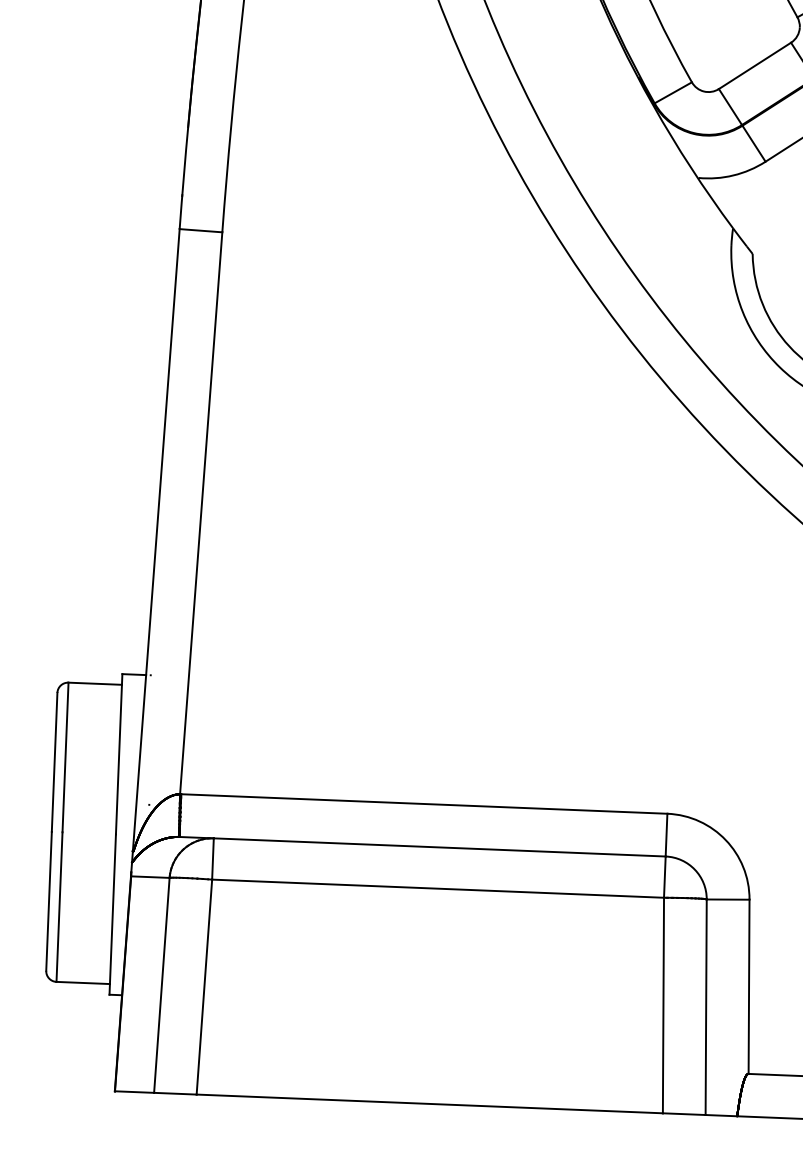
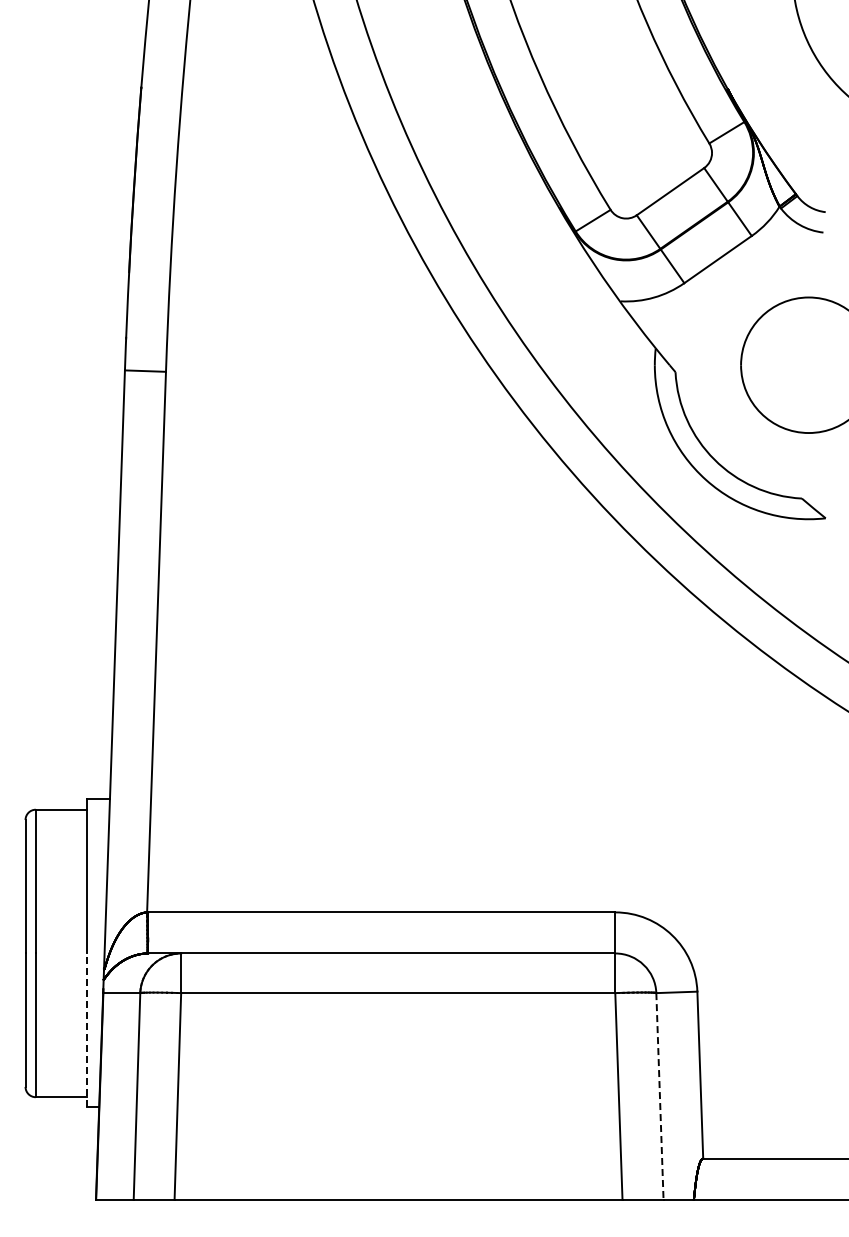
line: (113, 913) -> (87, 1029), solid -> dashed
line: (705, 1008) -> (659, 1097), solid -> dashed

